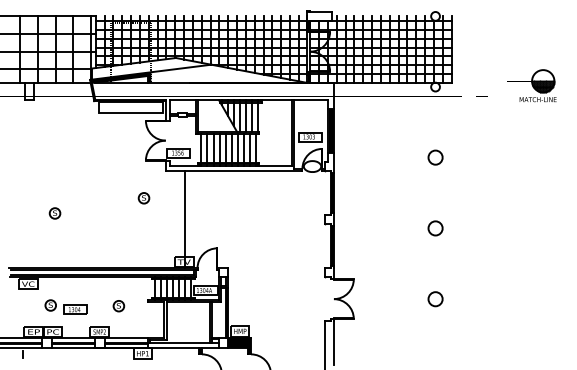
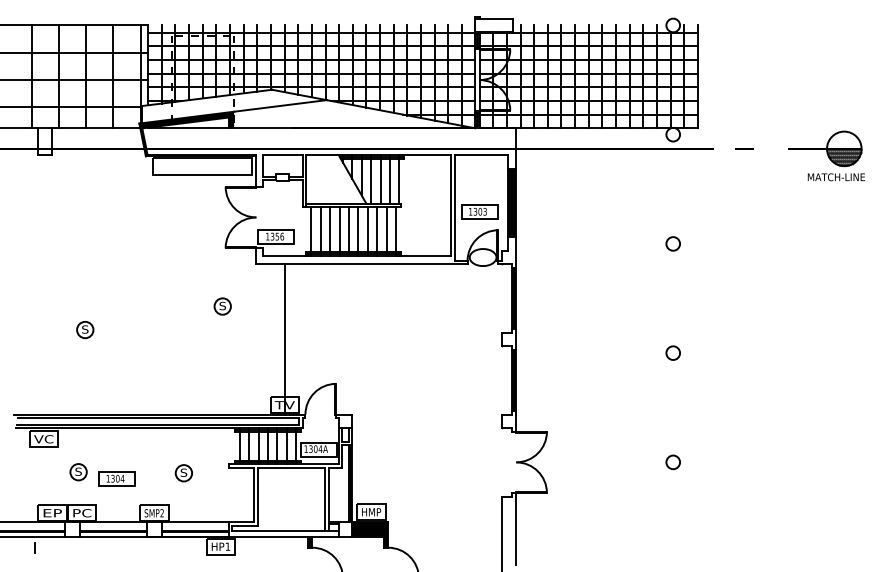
part: (531, 85) -> (826, 155), moved
circle: (435, 157) -> (673, 243), size x0.62
circle: (435, 228) -> (673, 353), size x0.62
circle: (435, 298) -> (673, 461), size x0.62

